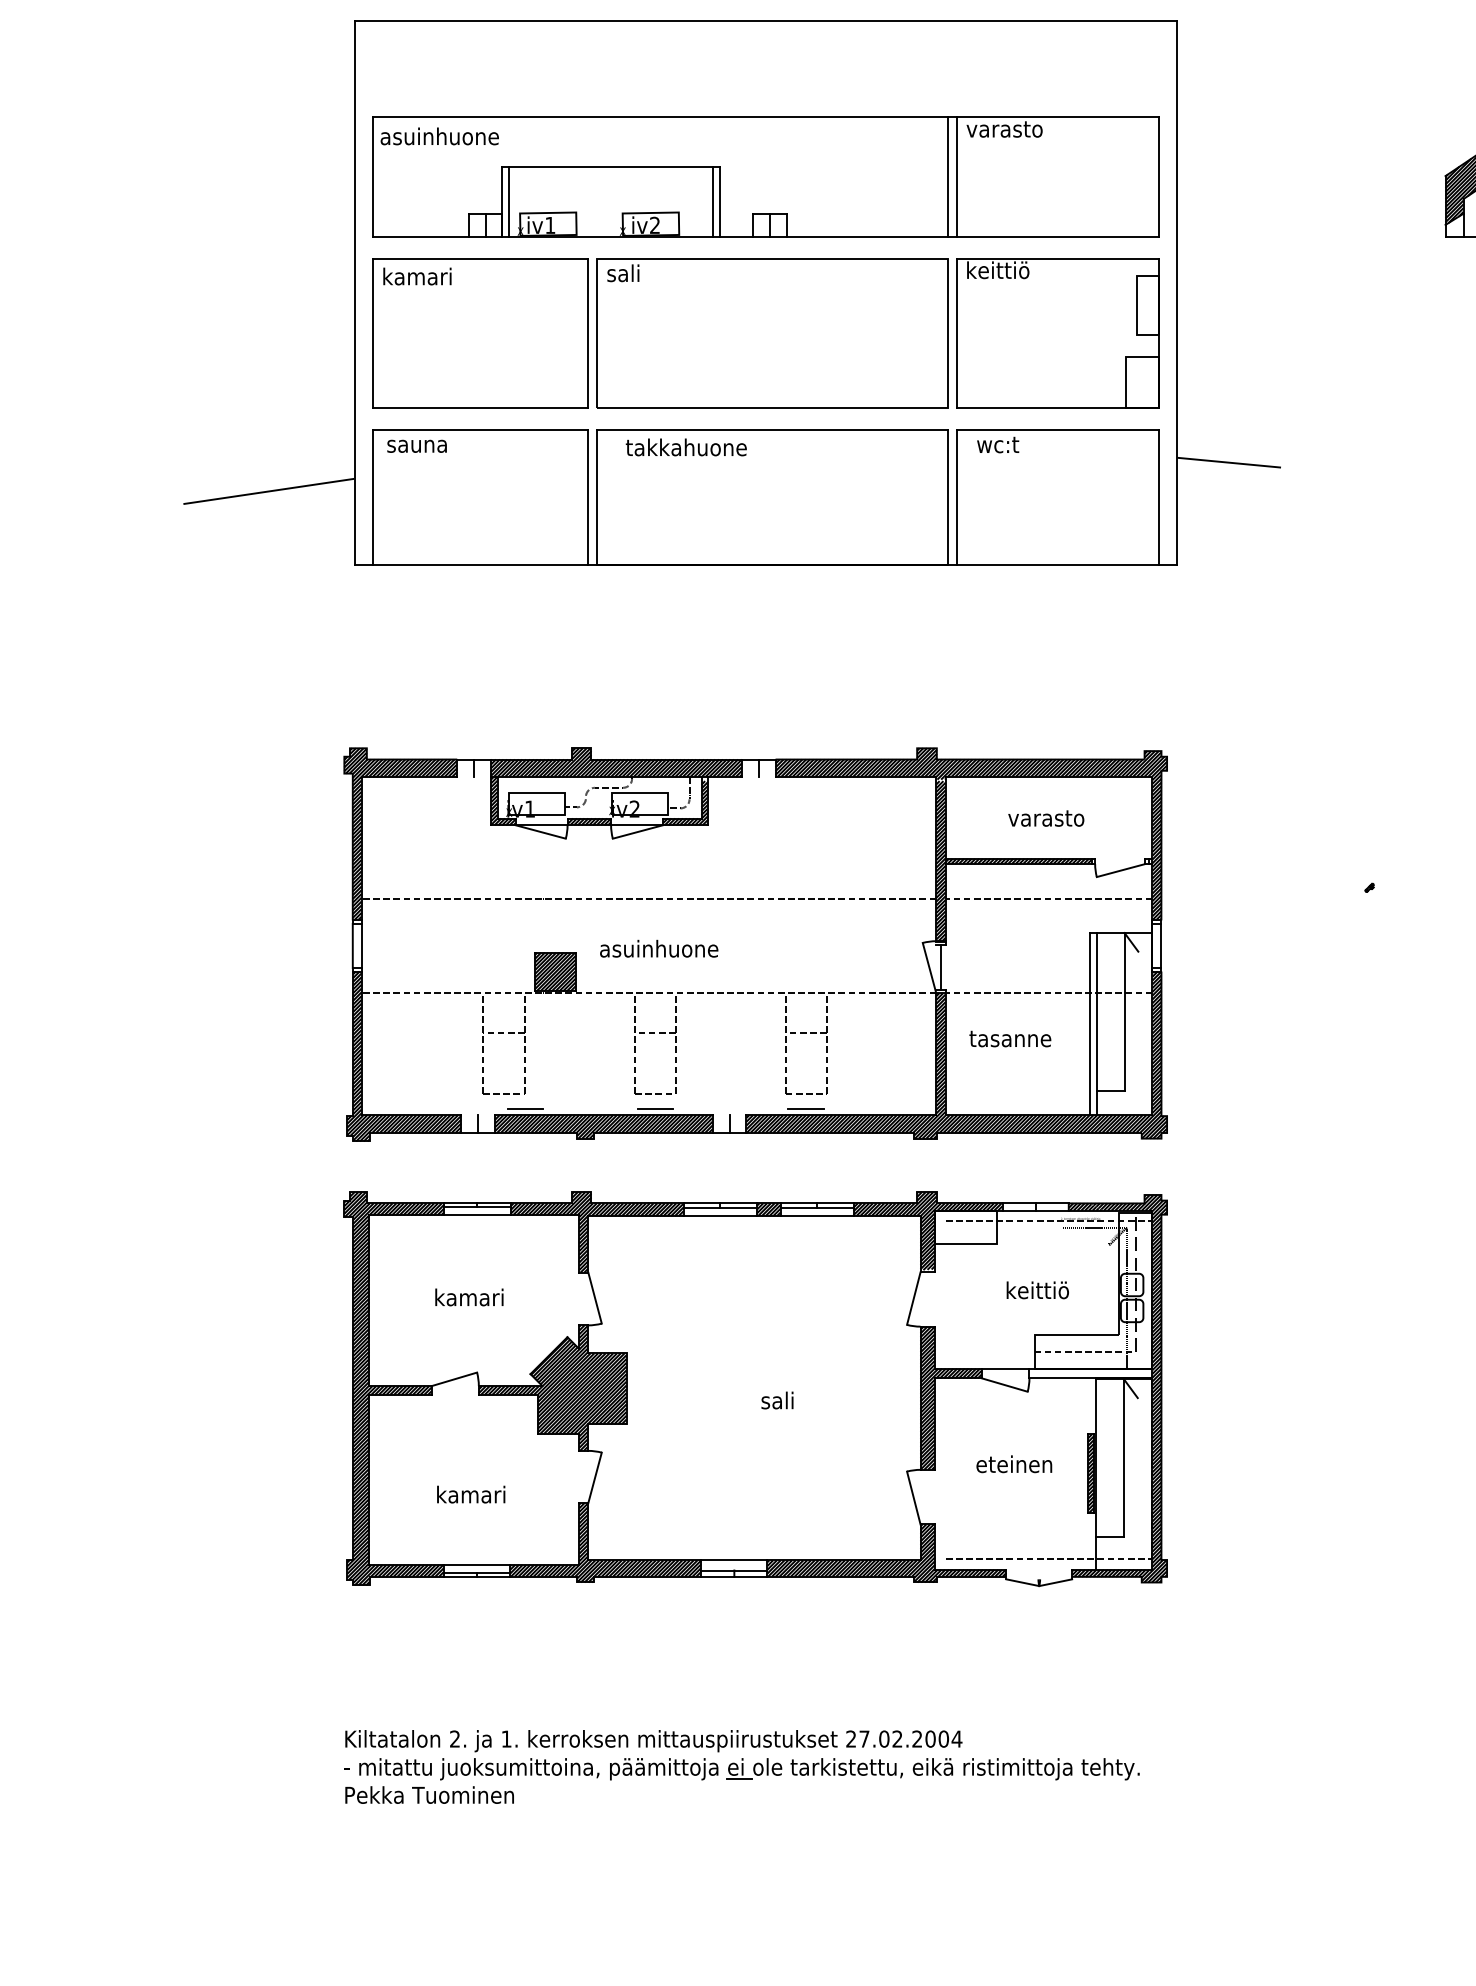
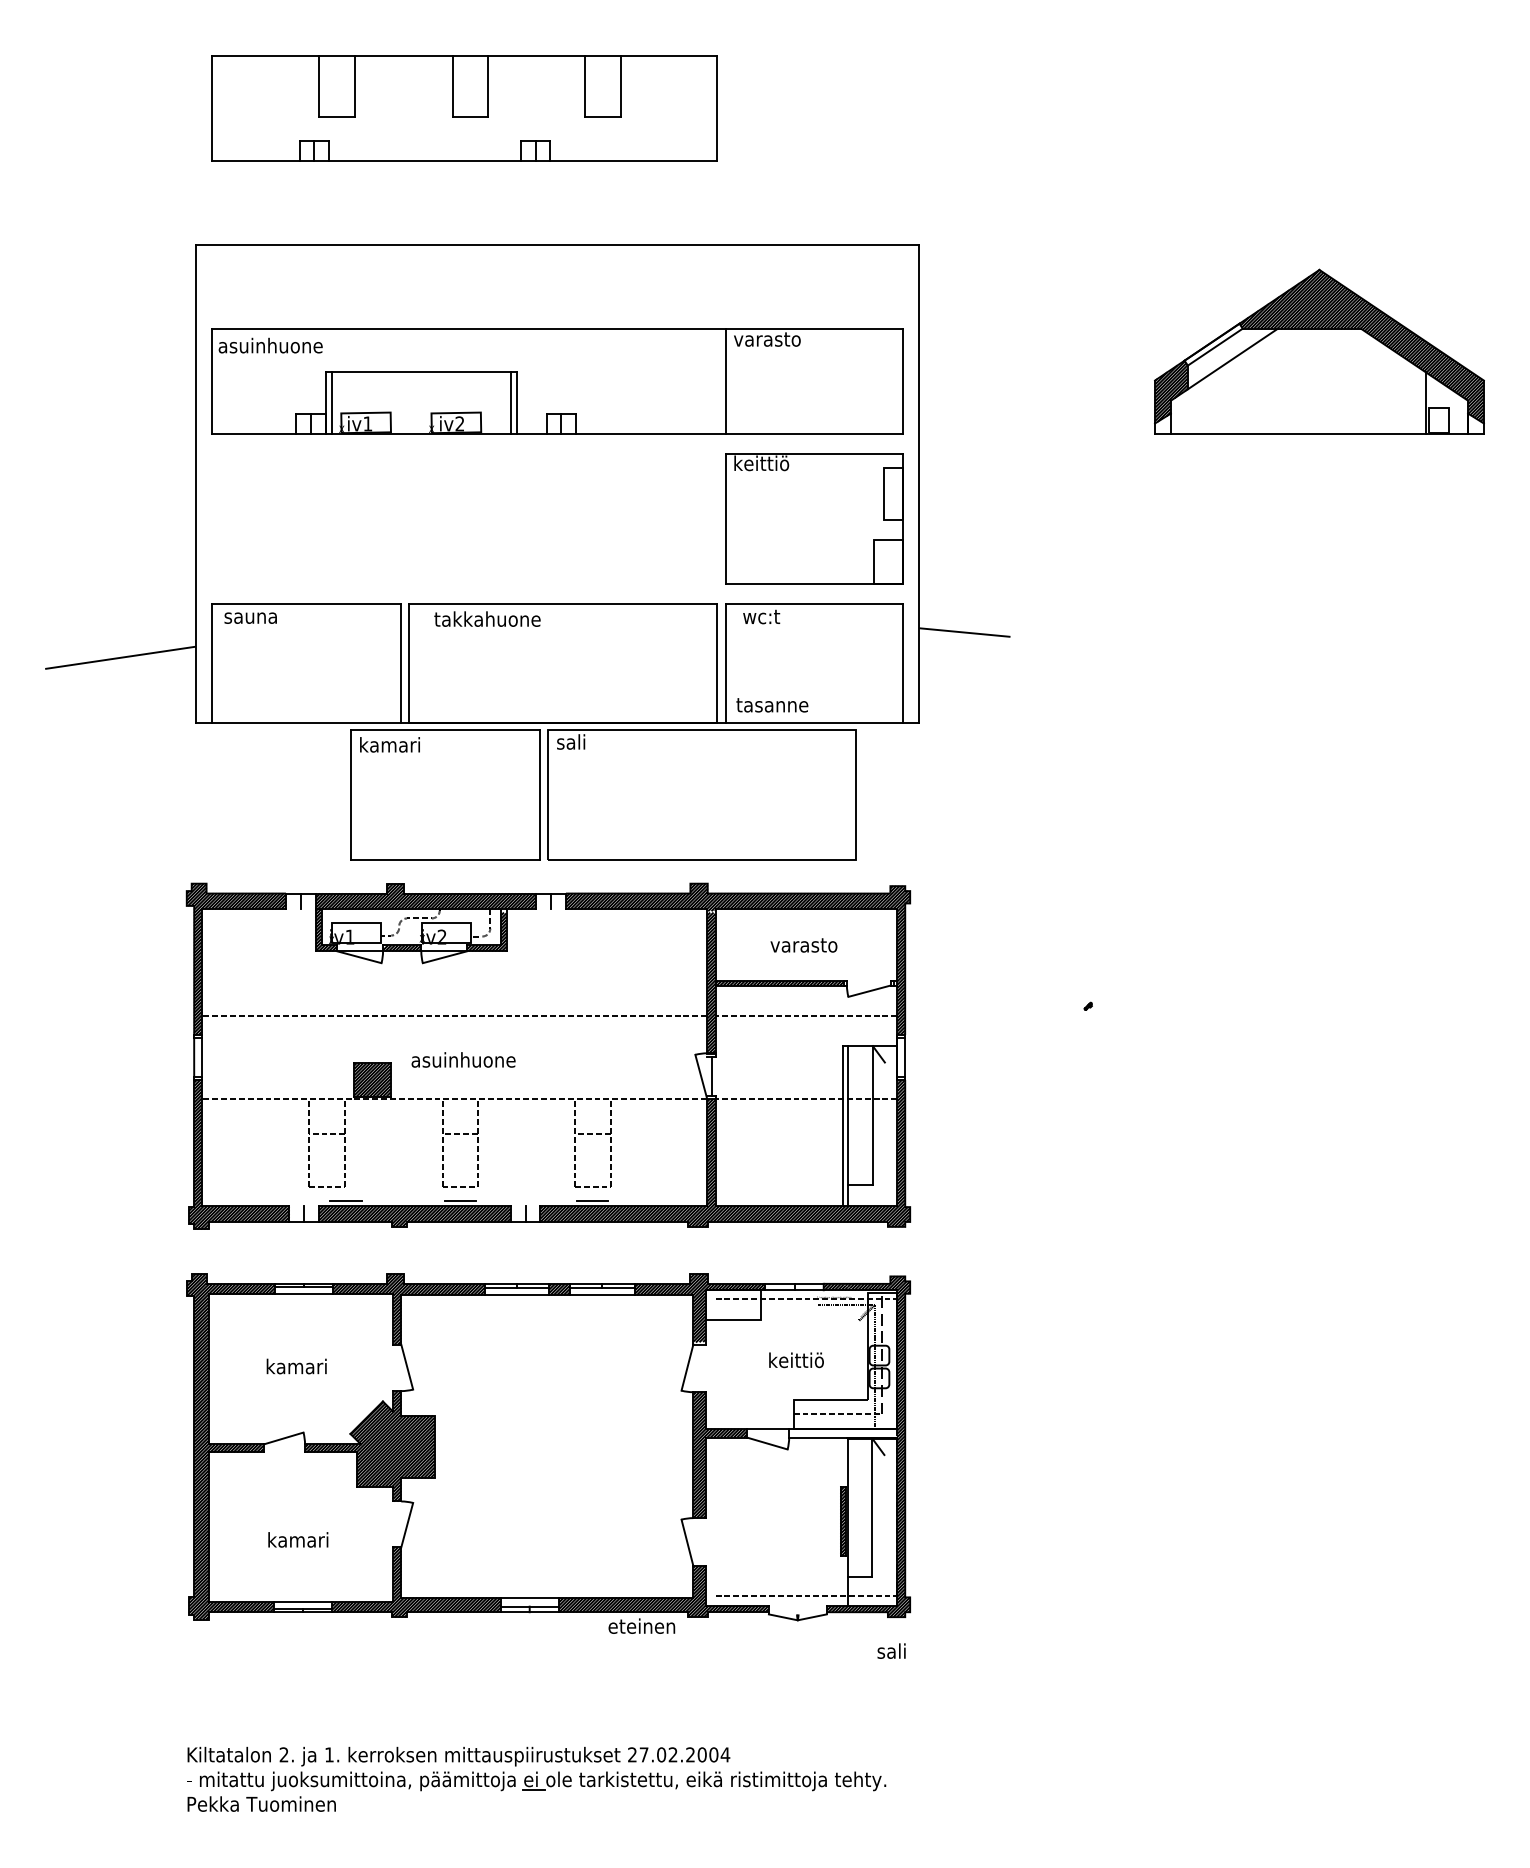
line: (947, 176) -> (717, 380), removed
part: (660, 332) -> (603, 794), moved
text: (1010, 1039) -> (772, 705), moved
text: (777, 1399) -> (891, 1650), moved
text: (1013, 1463) -> (641, 1625), moved

